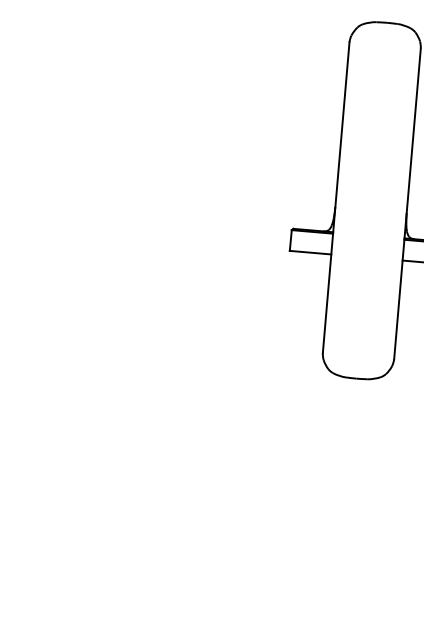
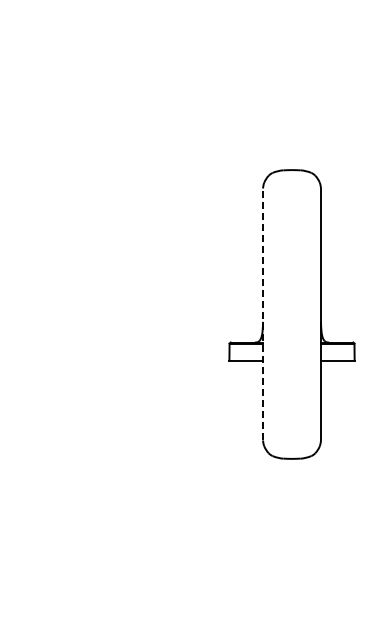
line: (336, 197) -> (263, 314), solid -> dashed

